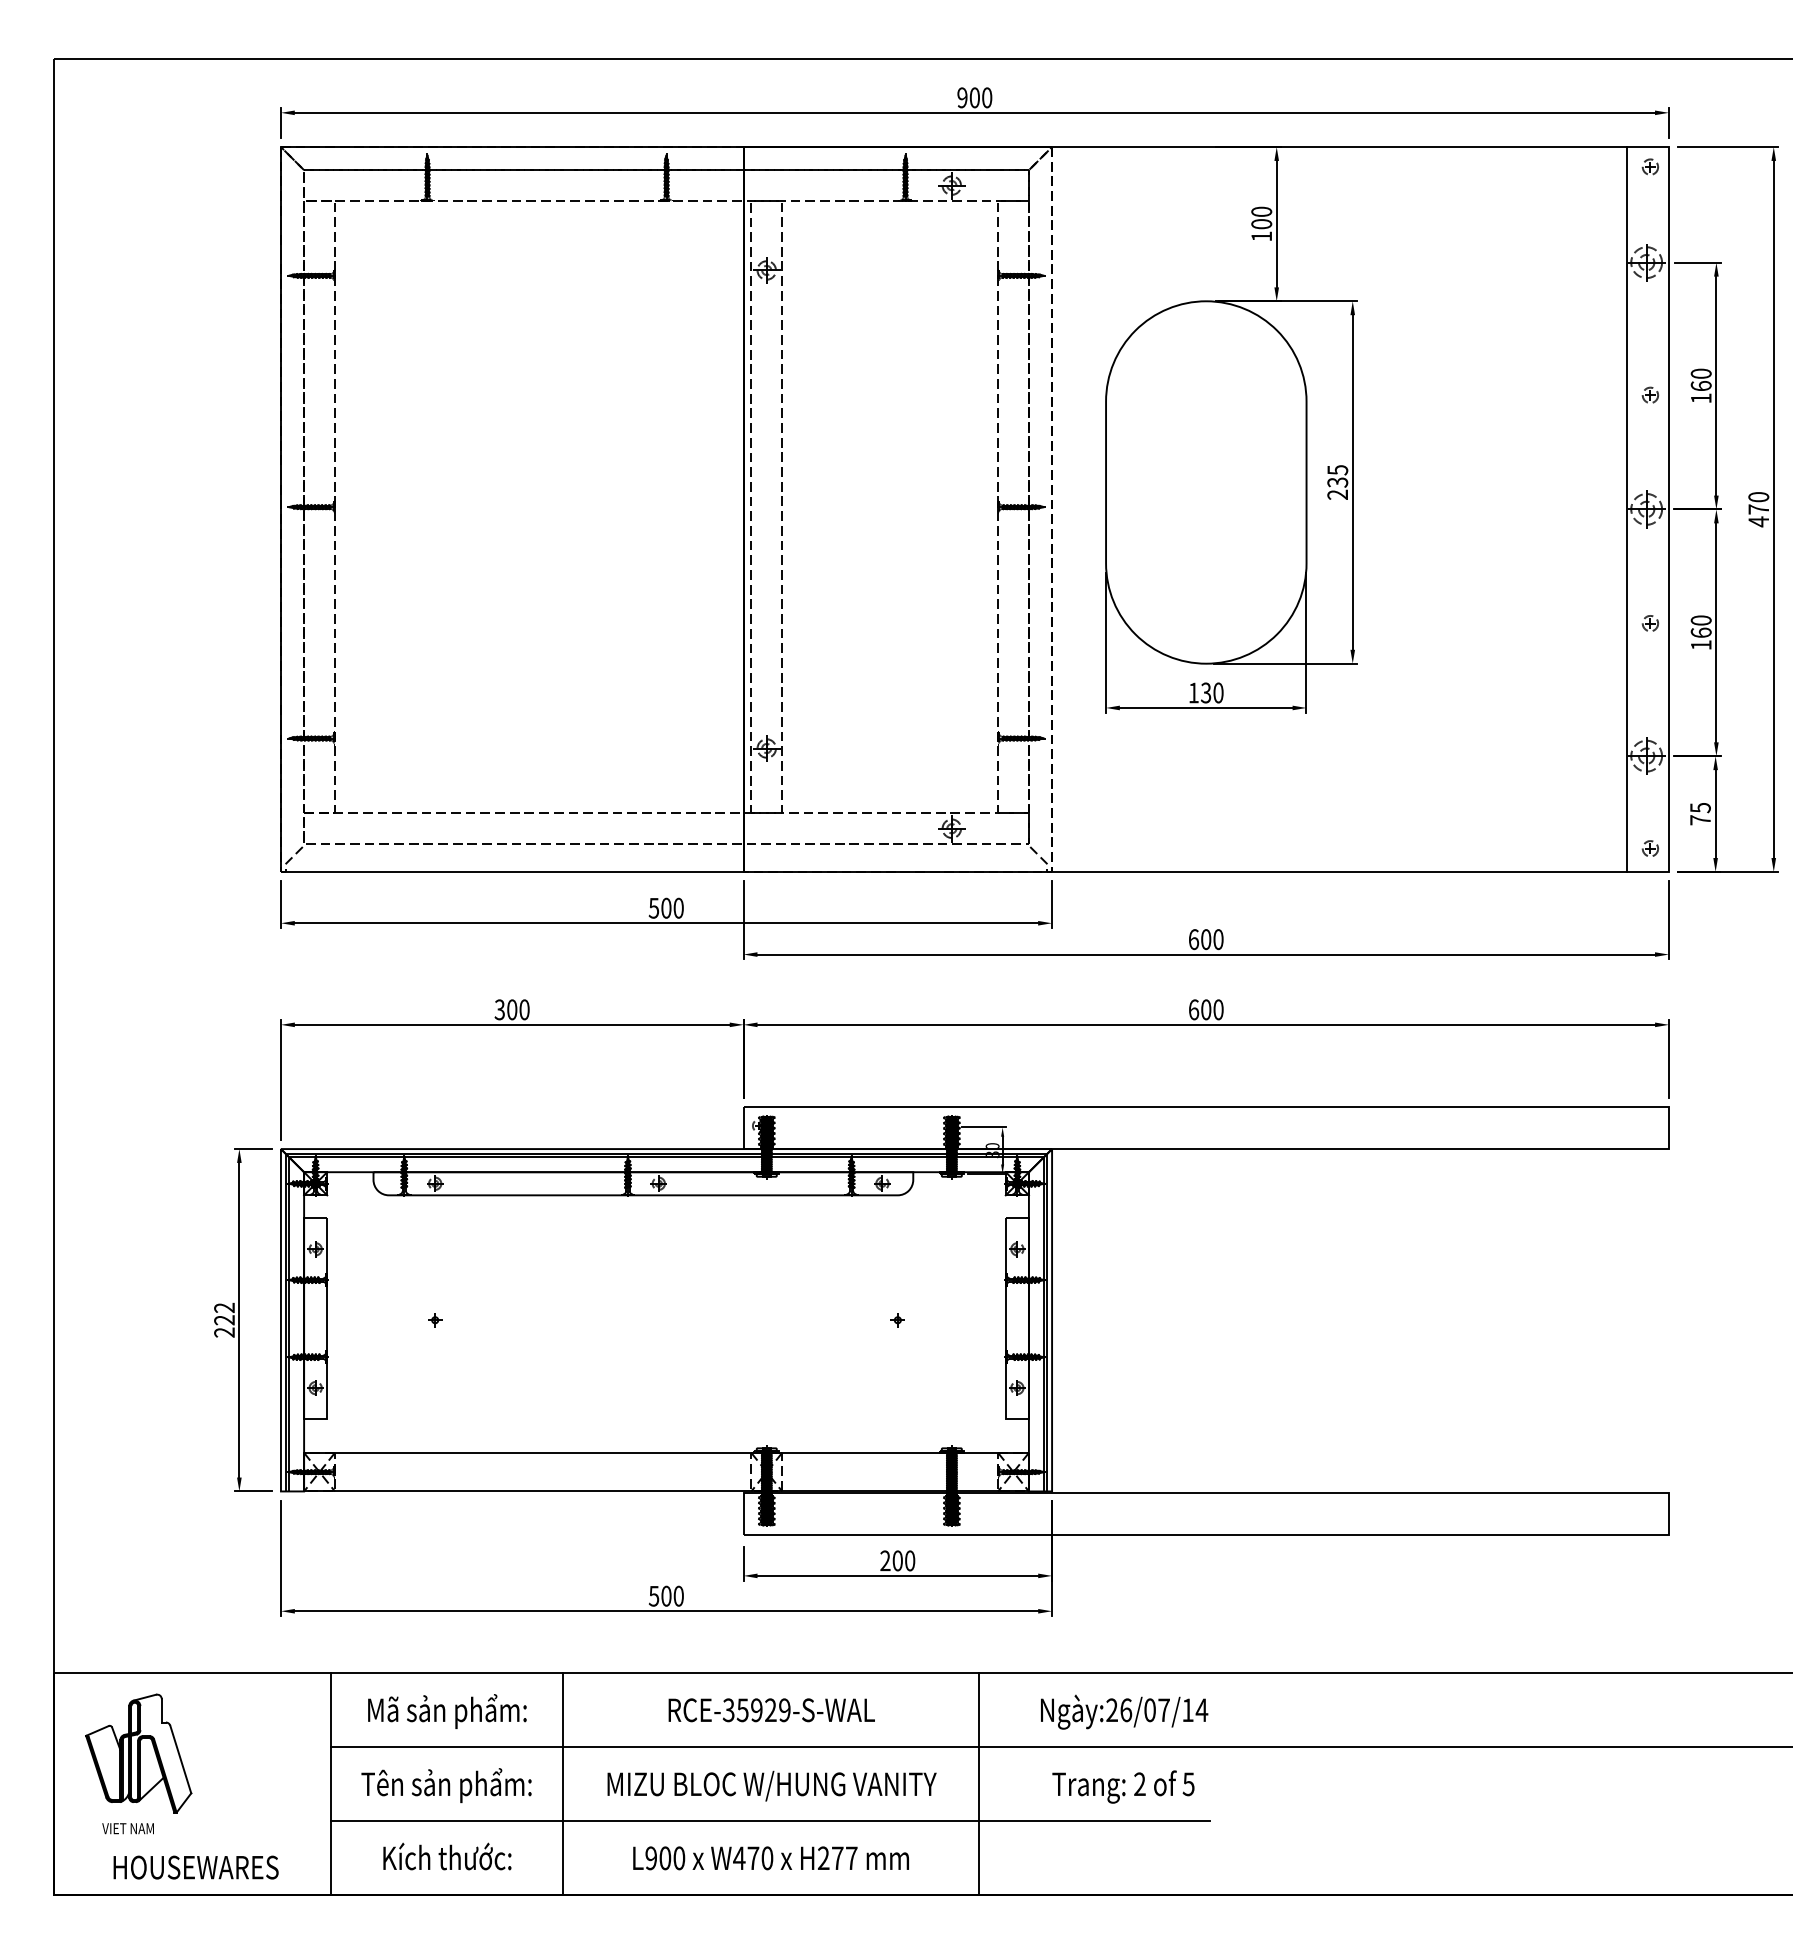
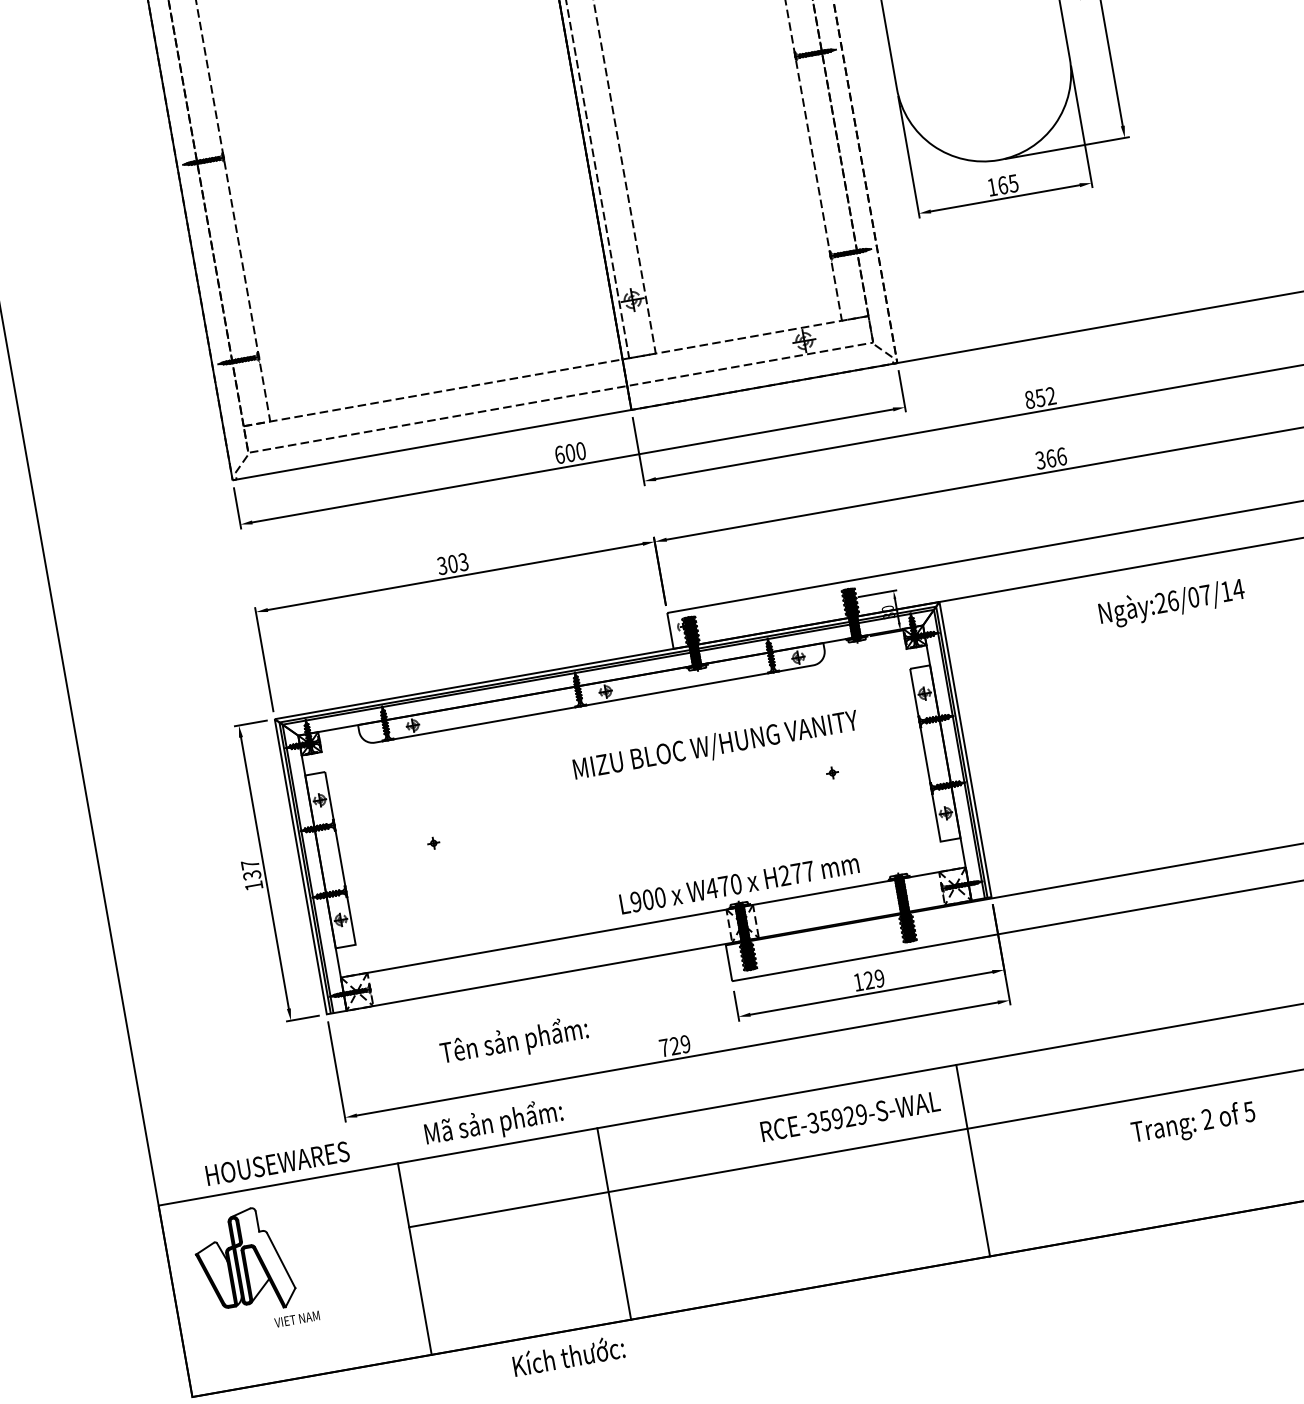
text: (1211, 692) -> (1007, 184), 130 -> 165
text: (653, 907) -> (559, 454), 500 -> 600
text: (1205, 939) -> (1039, 398), 600 -> 852
text: (524, 1009) -> (463, 561), 300 -> 303
text: (1205, 1009) -> (1050, 458), 600 -> 366
text: (224, 1319) -> (252, 874), 222 -> 137
text: (897, 1560) -> (868, 980), 200 -> 129
text: (665, 1595) -> (674, 1045), 500 -> 729
text: (771, 1710) -> (850, 1116), moved
text: (447, 1711) -> (494, 1123), moved
text: (1124, 1711) -> (1171, 602), moved
text: (446, 1785) -> (514, 1041), moved
text: (771, 1785) -> (715, 745), moved
text: (1123, 1786) -> (1193, 1123), moved
line: (770, 1821) -> (798, 1224), removed
text: (127, 1828) -> (296, 1319), moved
text: (447, 1856) -> (568, 1355), moved
text: (770, 1858) -> (738, 883), moved
text: (195, 1867) -> (277, 1163), moved

